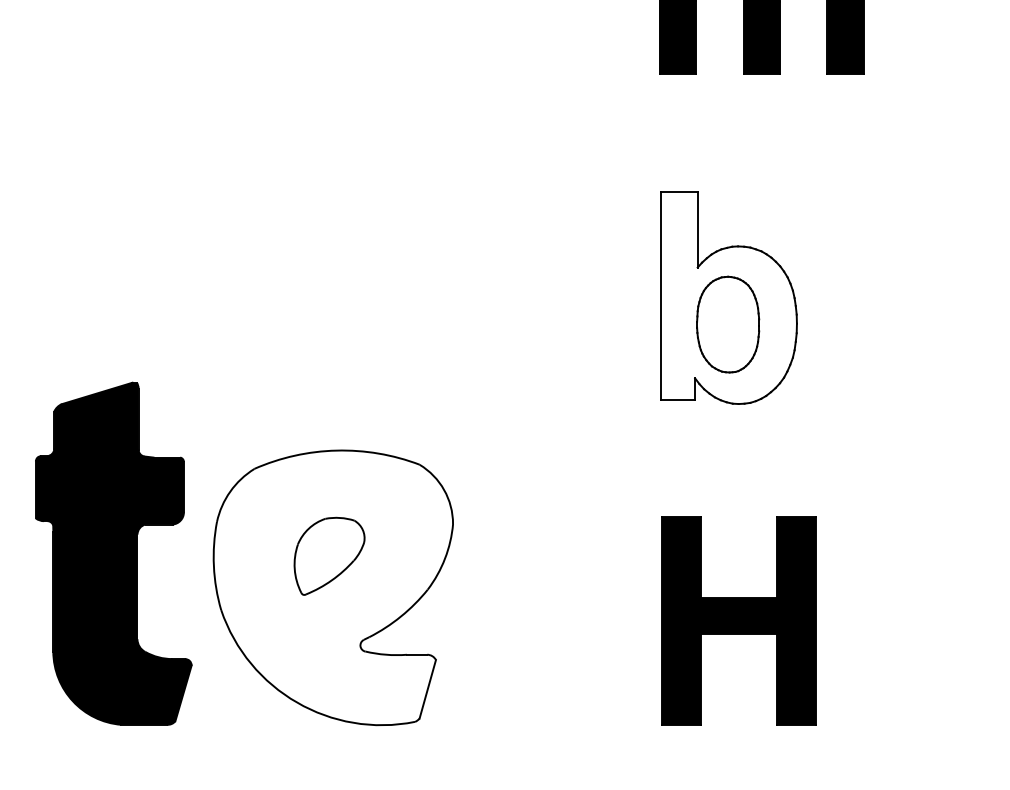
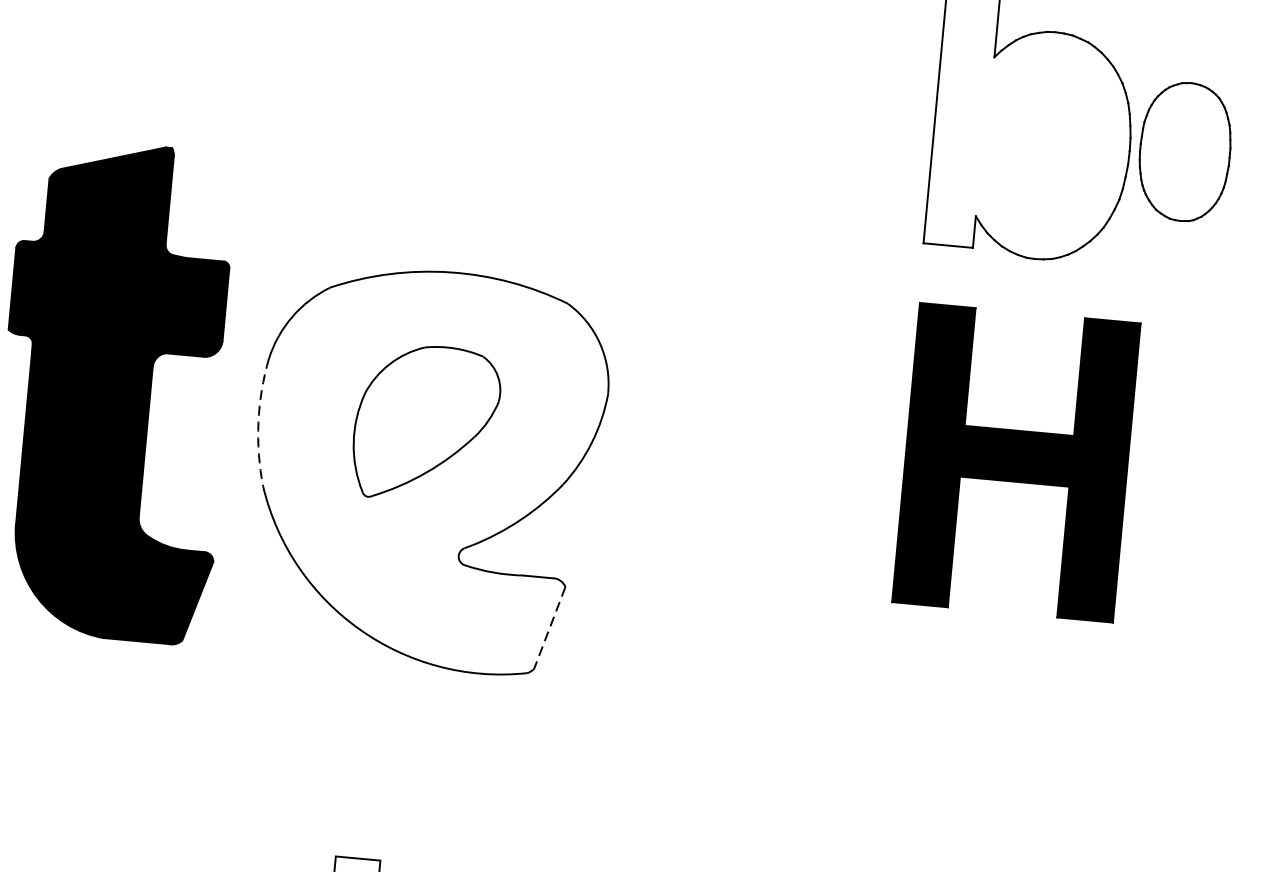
part: (728, 324) -> (1185, 151), moved
part: (329, 555) -> (426, 422), size x1.4
arc: (213, 566) -> (257, 422), solid -> dashed
part: (738, 620) -> (1016, 462), moved
line: (427, 689) -> (549, 628), solid -> dashed

